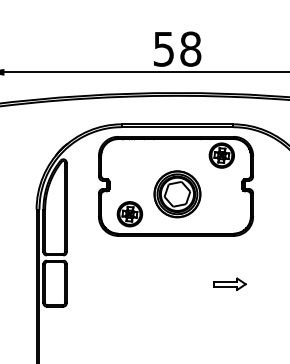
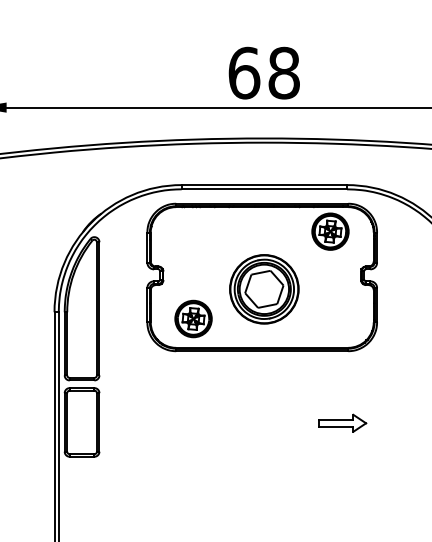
text: (163, 48) -> (243, 72), 58 -> 68

